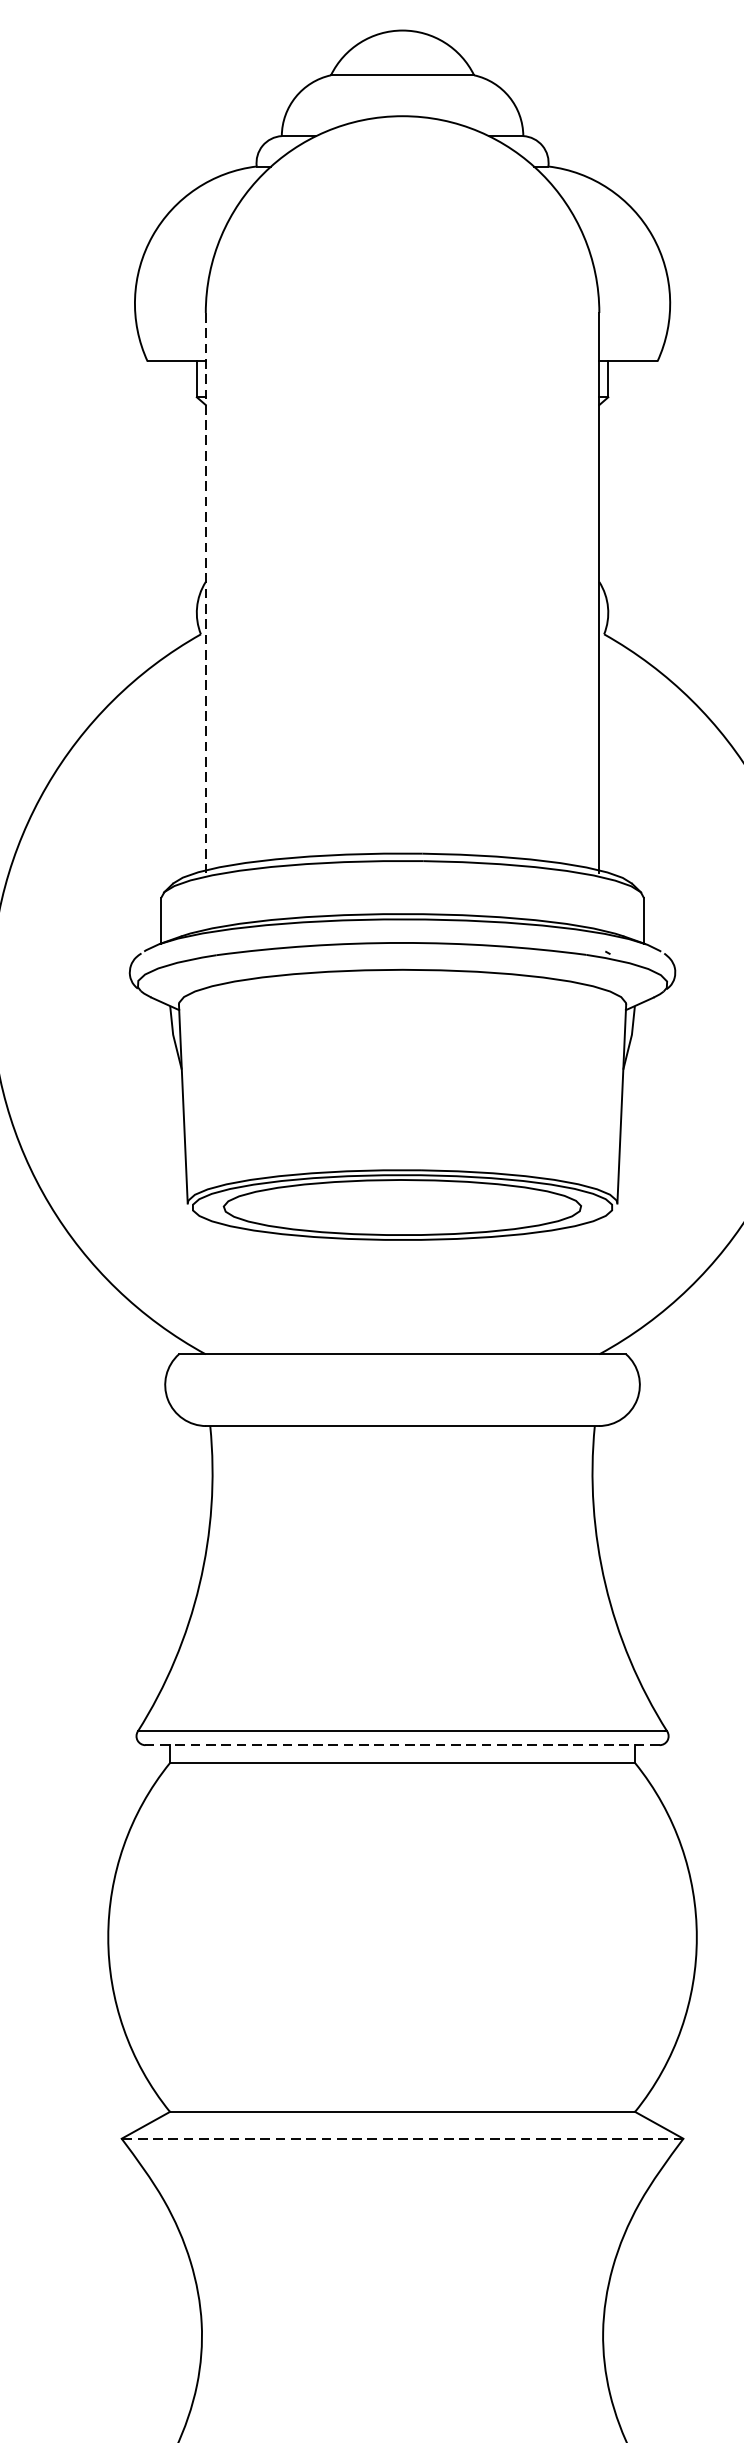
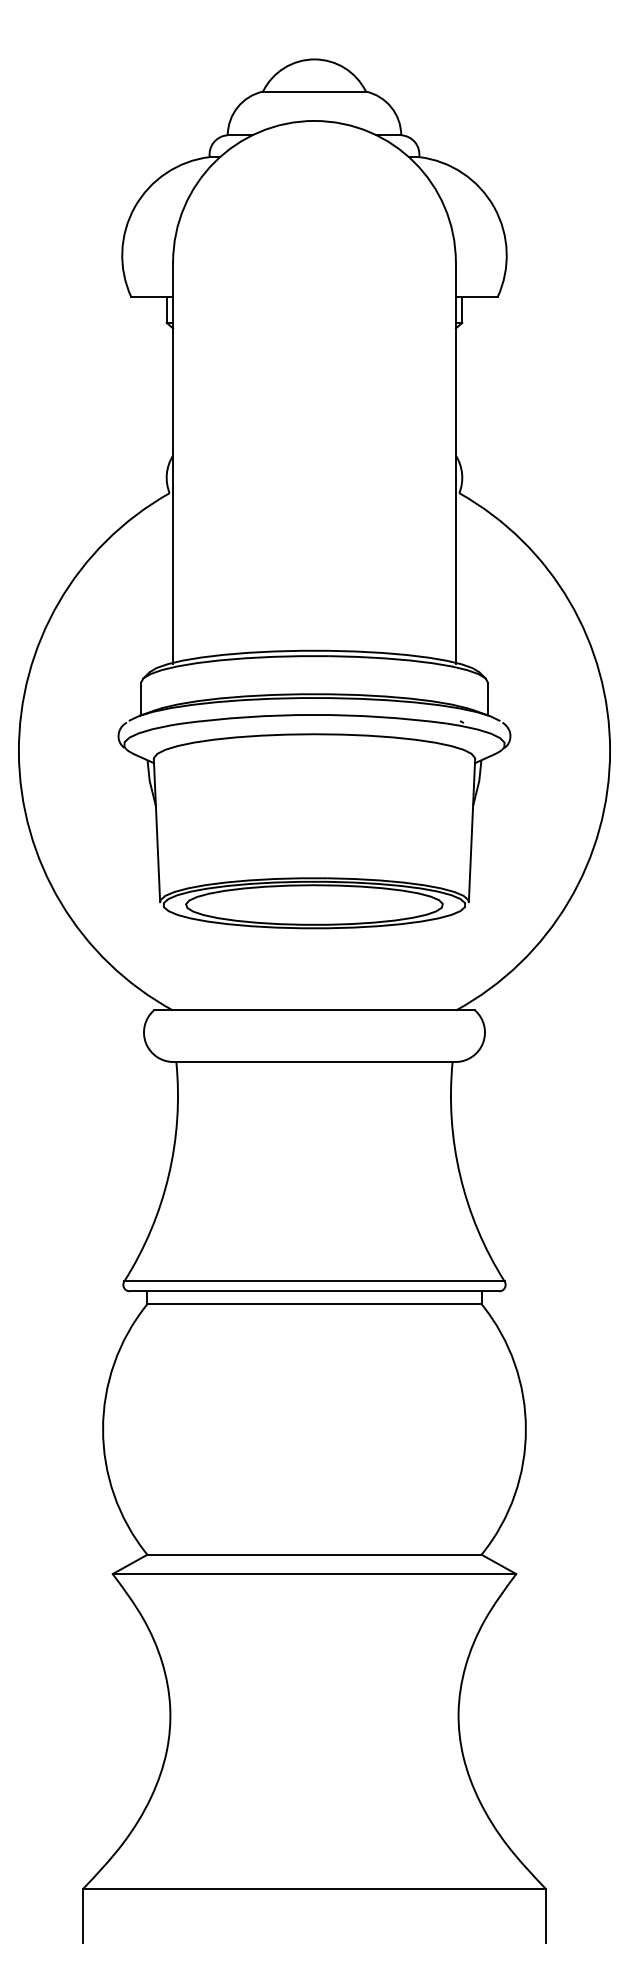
line: (206, 592) -> (173, 463), dashed -> solid
line: (402, 1745) -> (314, 1291), dashed -> solid
line: (402, 2139) -> (314, 1574), dashed -> solid

